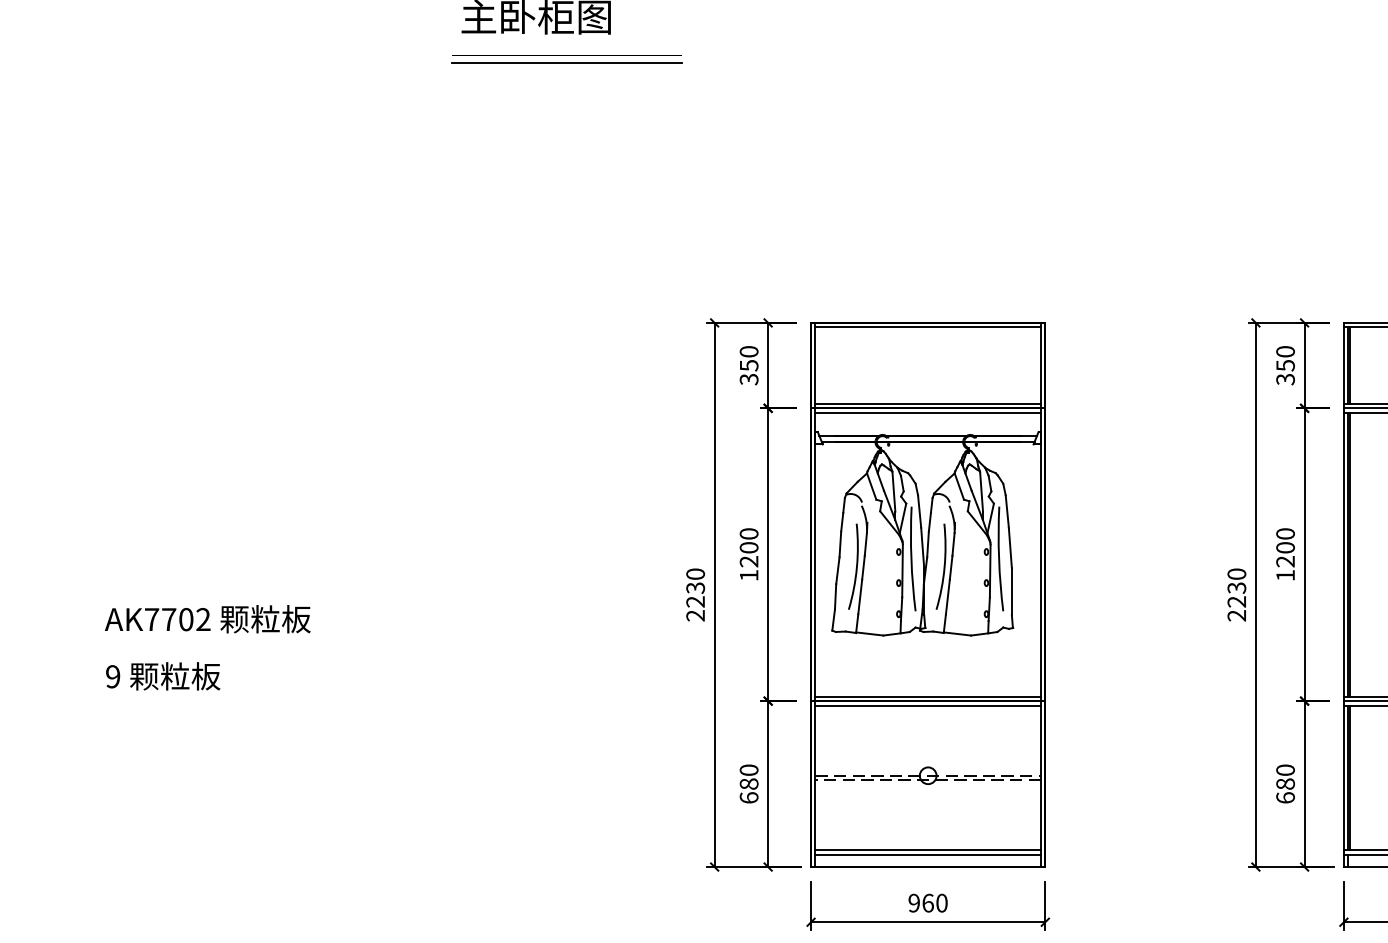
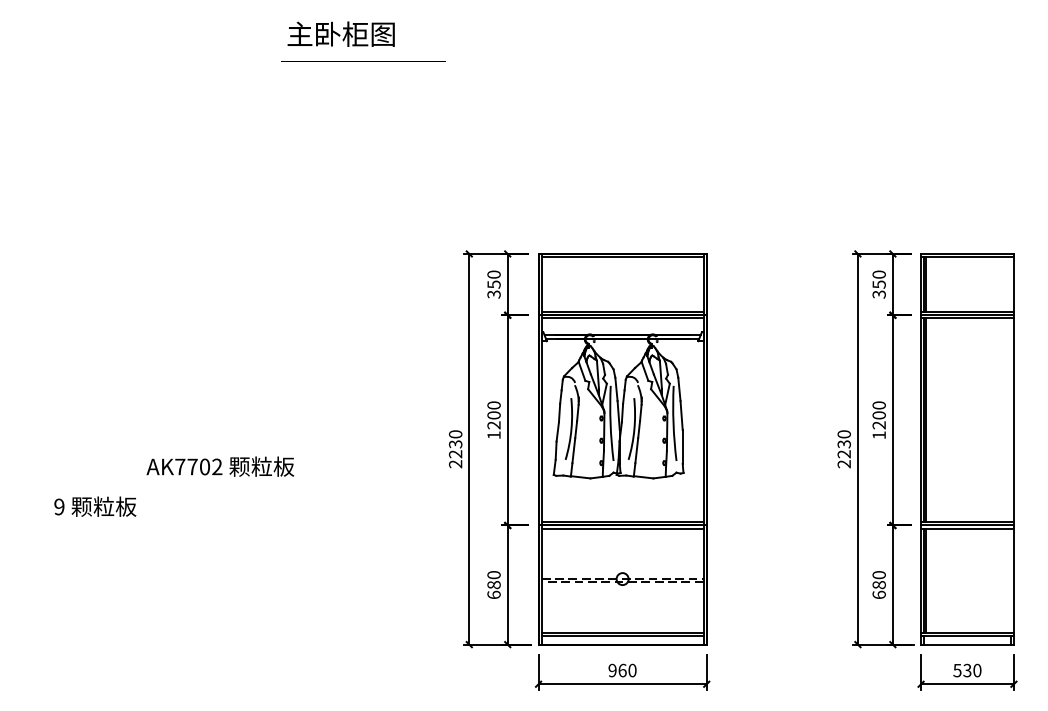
line: (567, 61) -> (363, 66), removed
text: (207, 618) -> (220, 466), moved
text: (163, 676) -> (95, 506), moved

